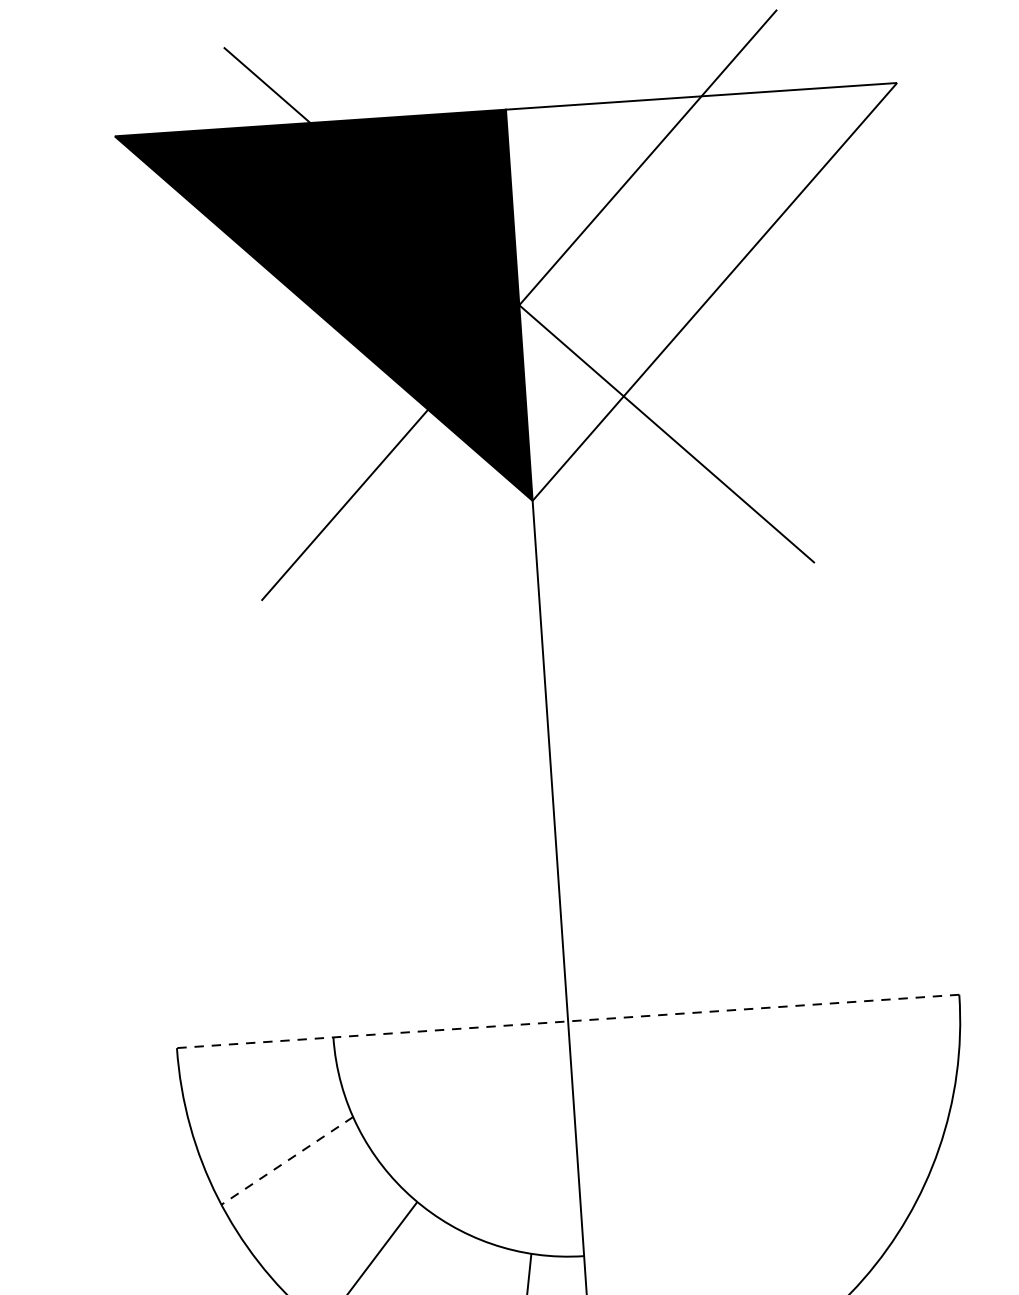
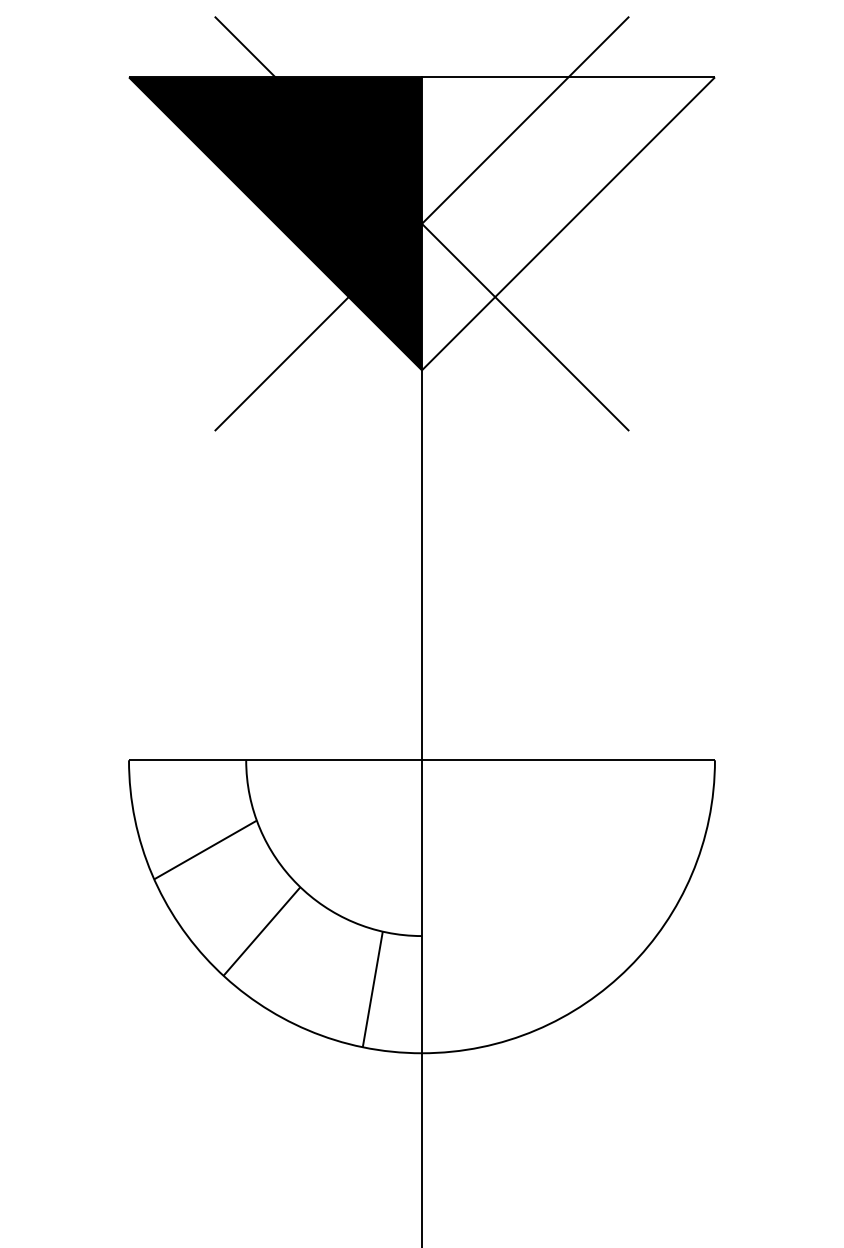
line: (568, 1021) -> (422, 760), dashed -> solid
line: (287, 1161) -> (205, 850), dashed -> solid

